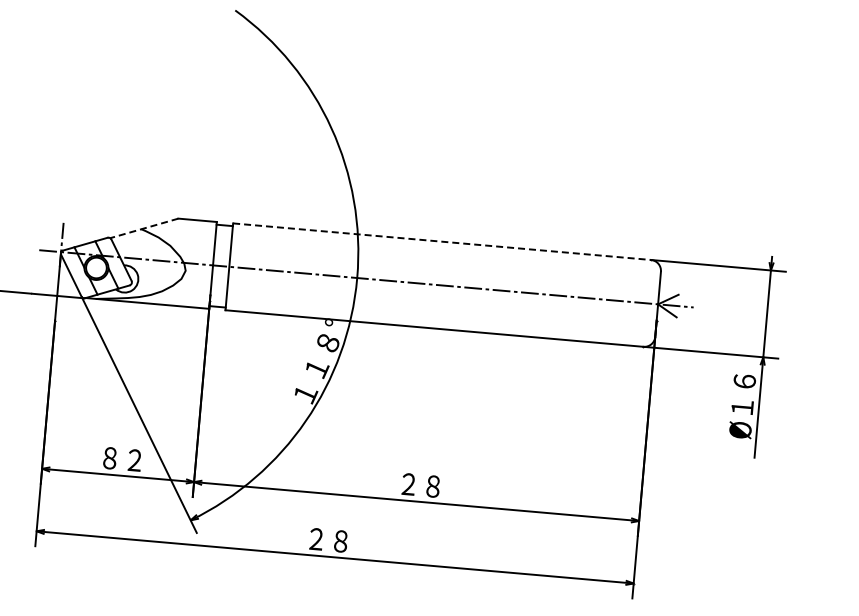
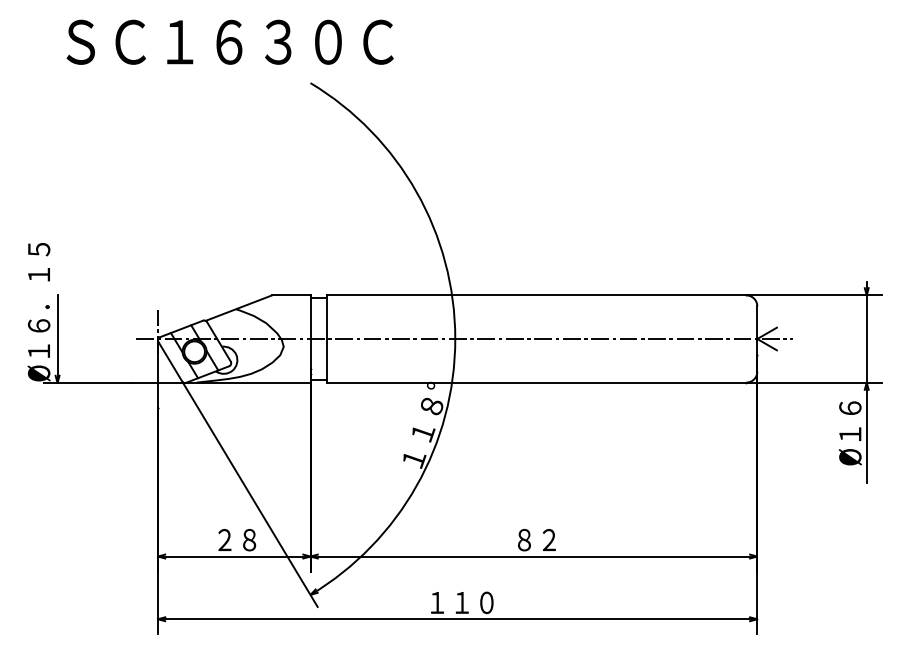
line: (143, 228) -> (238, 308), dashed -> solid
line: (441, 241) -> (536, 295), dashed -> solid
text: (122, 459) -> (237, 540), ８２ -> ２８
text: (420, 485) -> (536, 540), ２８ -> ８２
text: (340, 541) -> (461, 602), ２８ -> １１０

